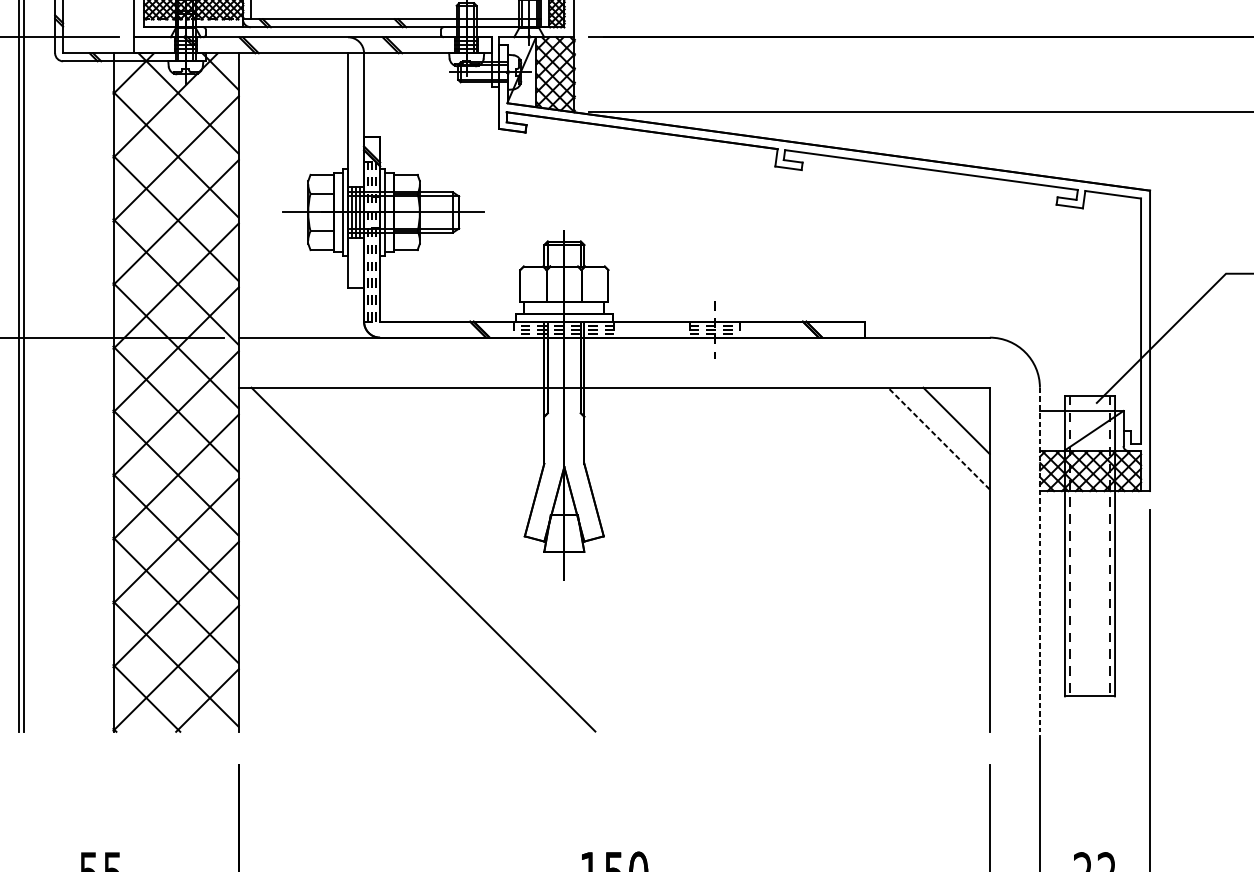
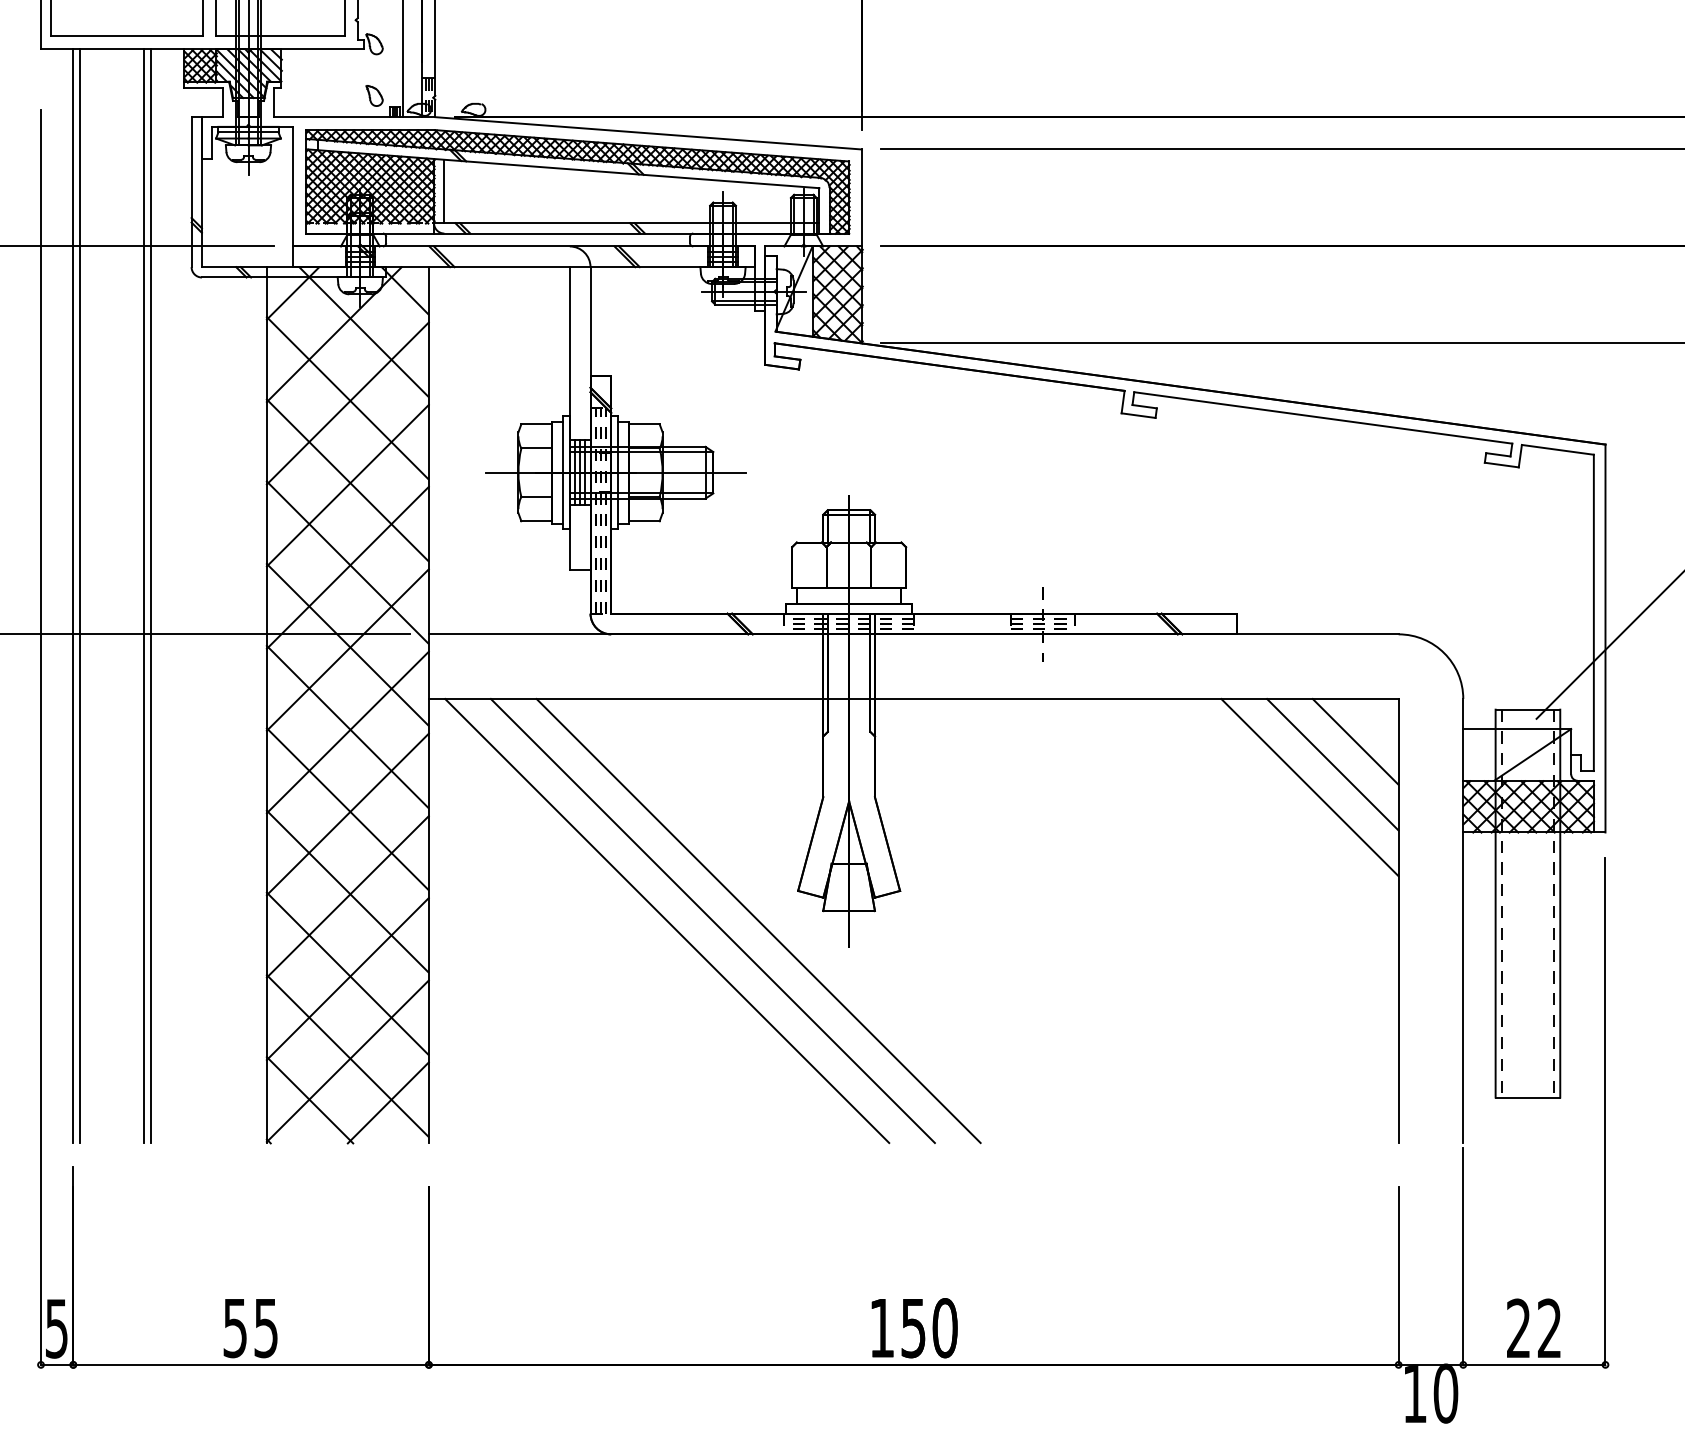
line: (938, 438) -> (1332, 764), dashed -> solid
line: (920, 456) -> (1309, 787), added
line: (458, 560) -> (712, 921), added
line: (494, 560) -> (758, 921), added
line: (1040, 560) -> (1463, 921), dashed -> solid

